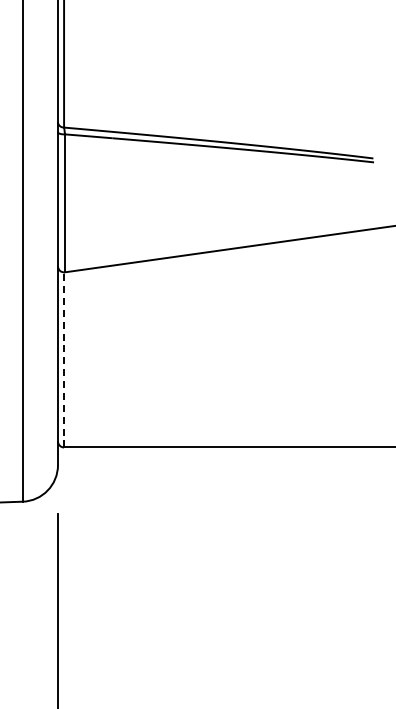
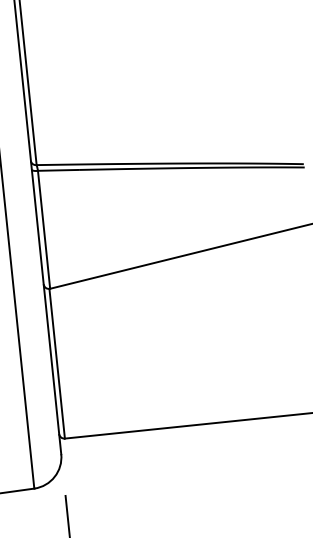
line: (64, 359) -> (57, 363), dashed -> solid

